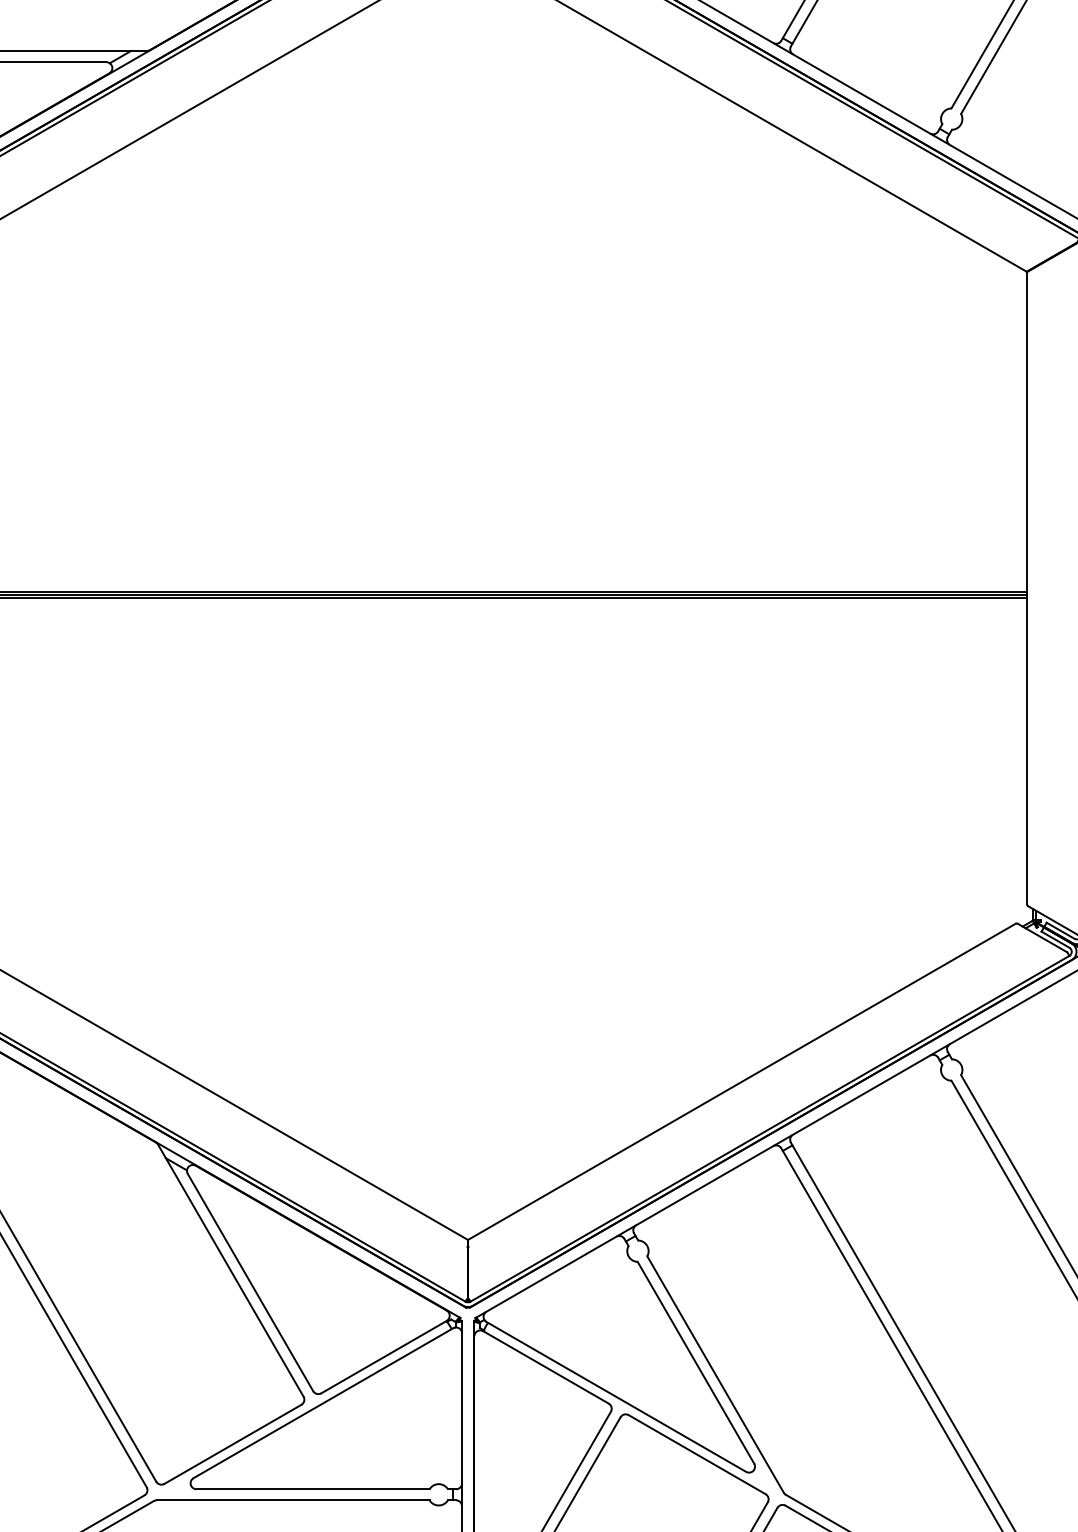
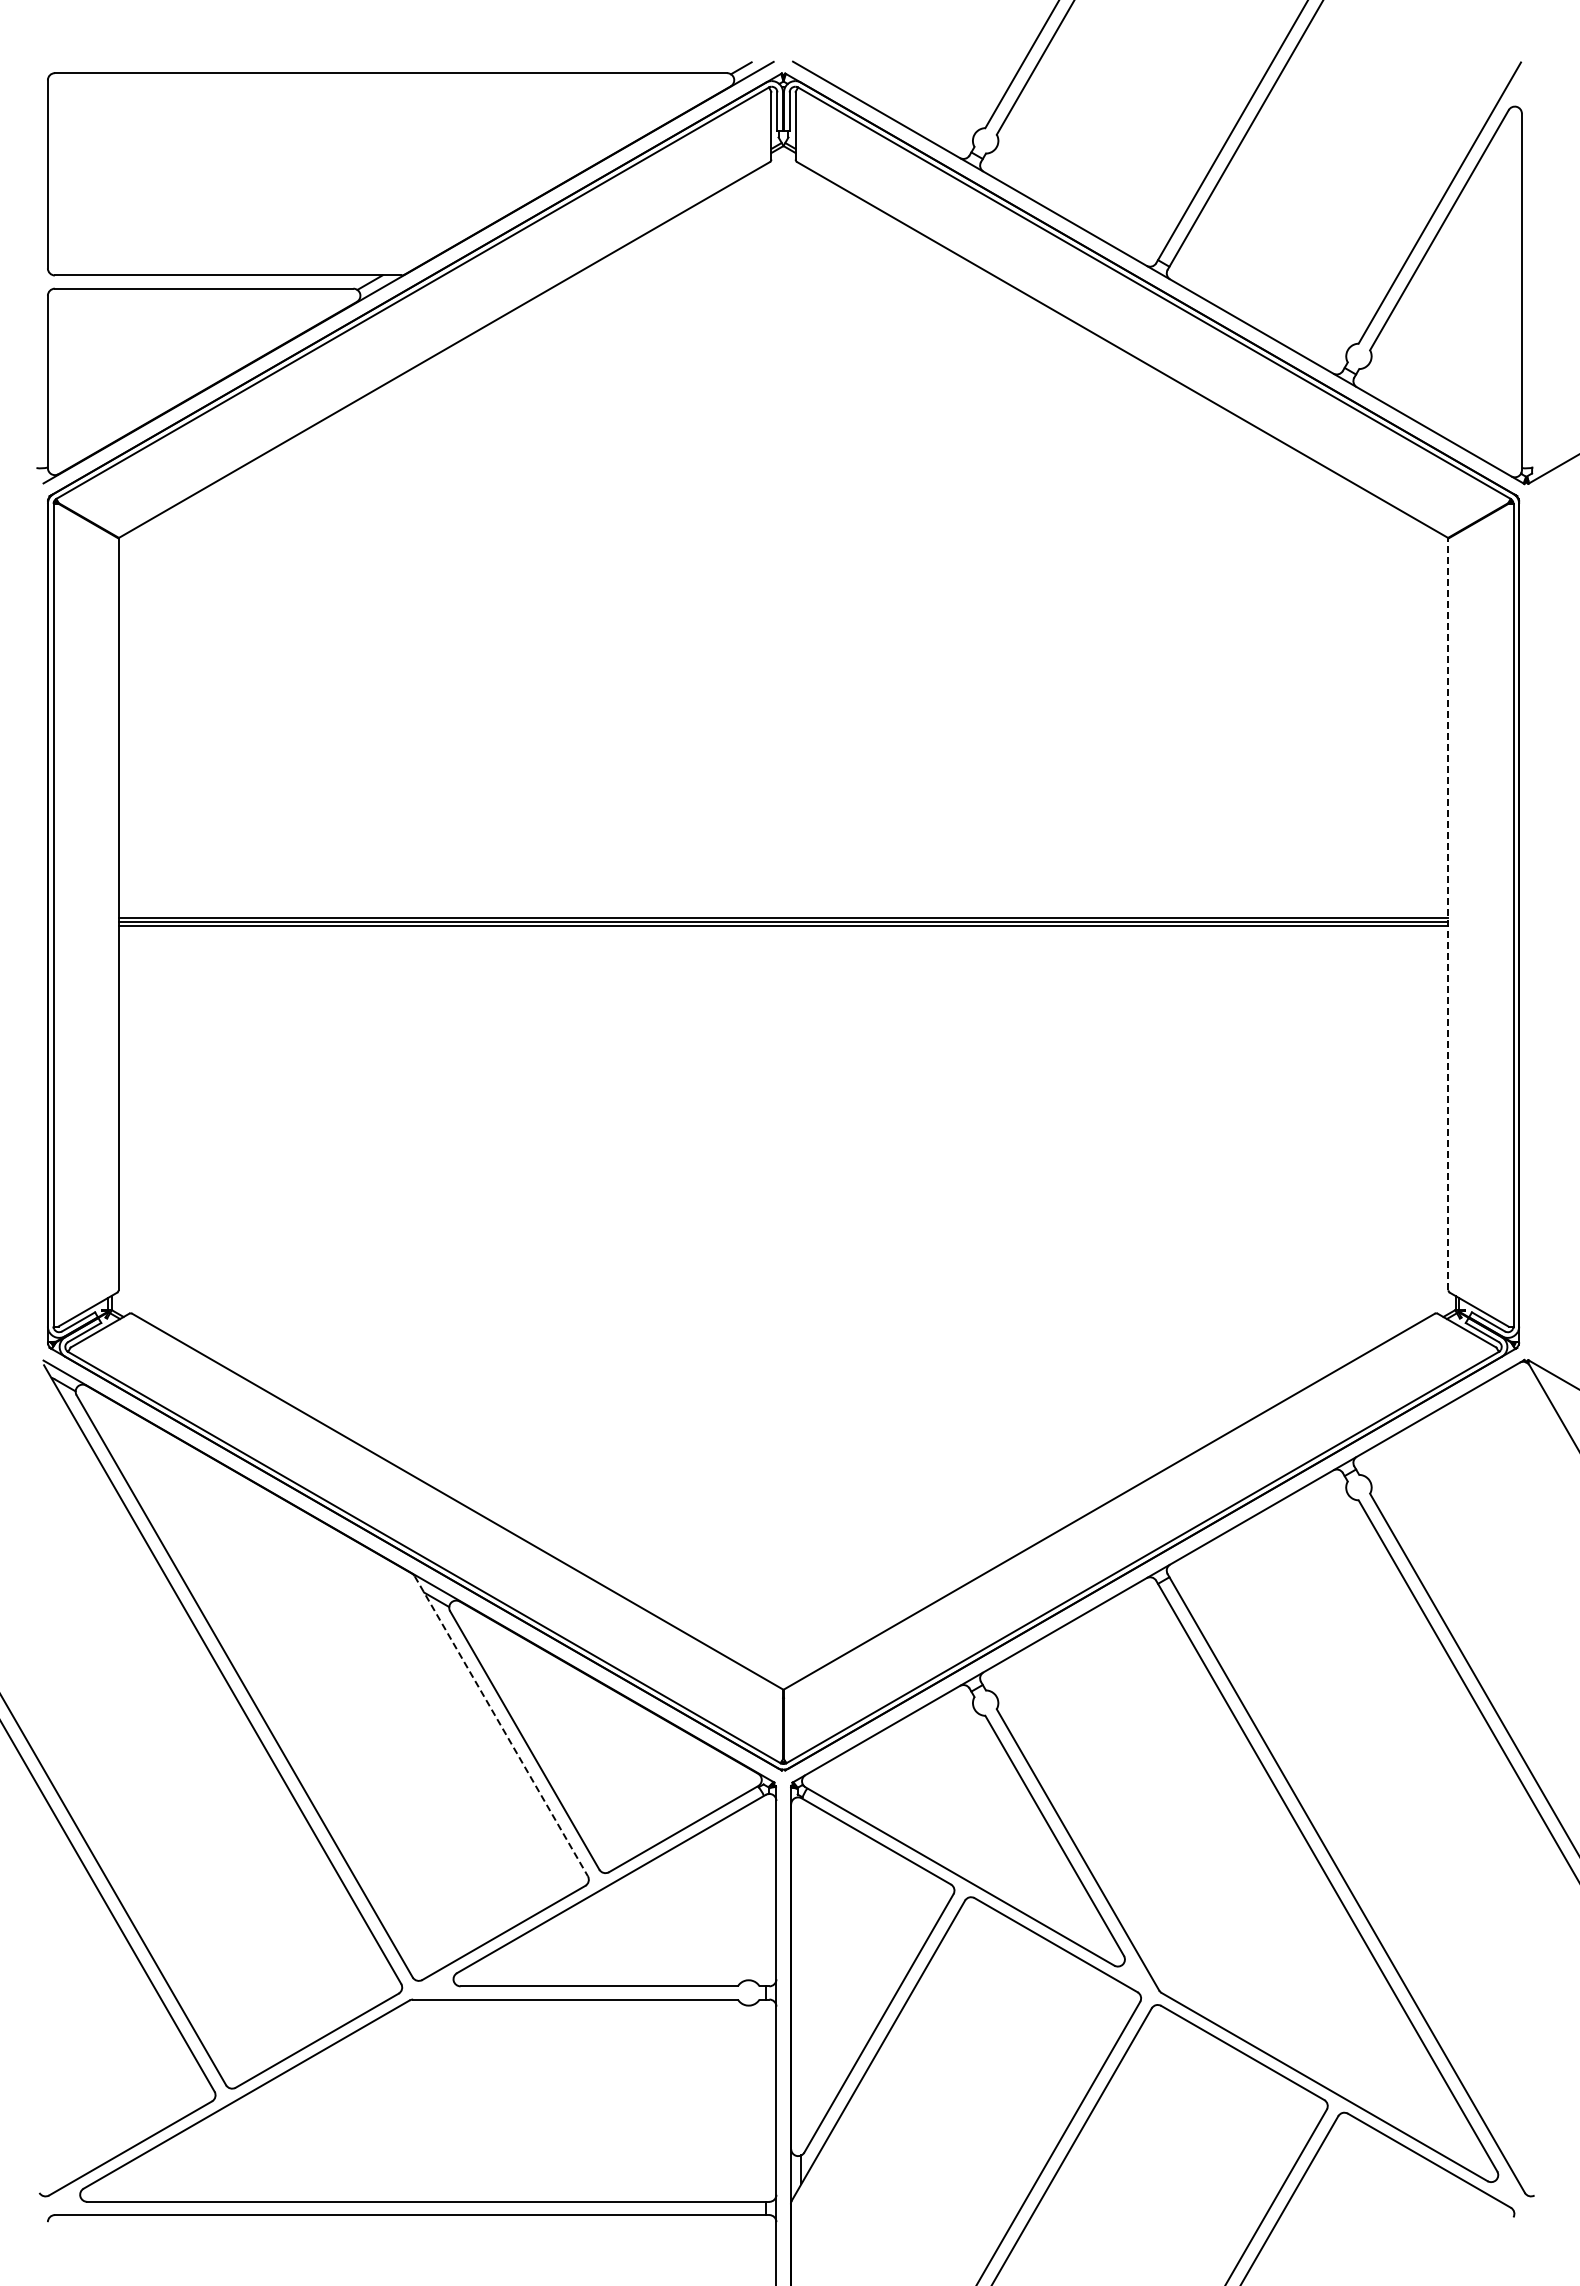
line: (1027, 588) -> (1448, 914), solid -> dashed
line: (230, 1270) -> (501, 1726), solid -> dashed

